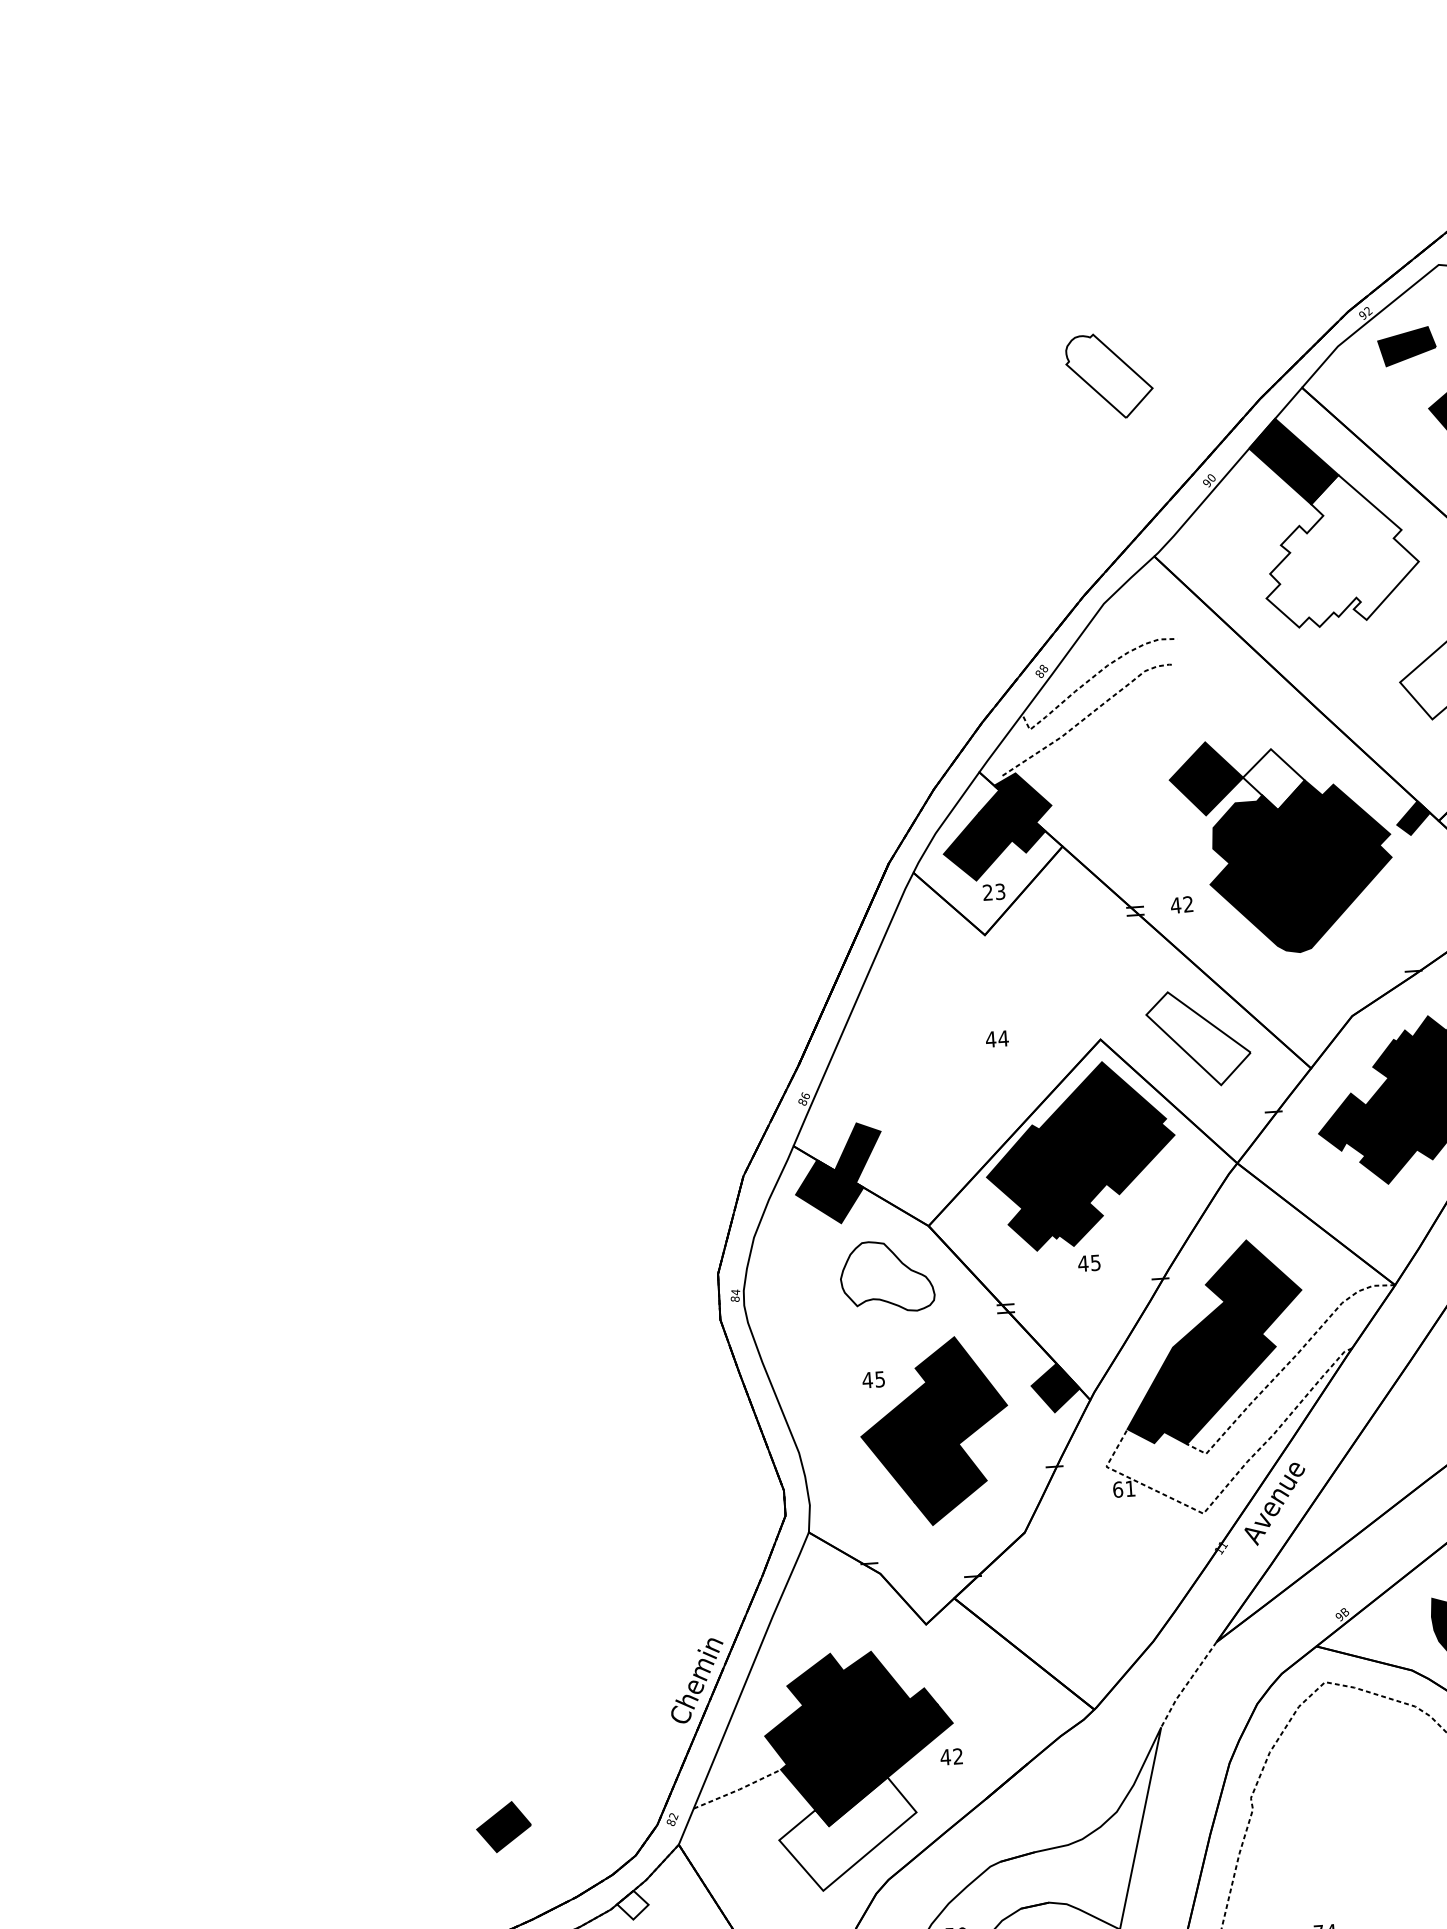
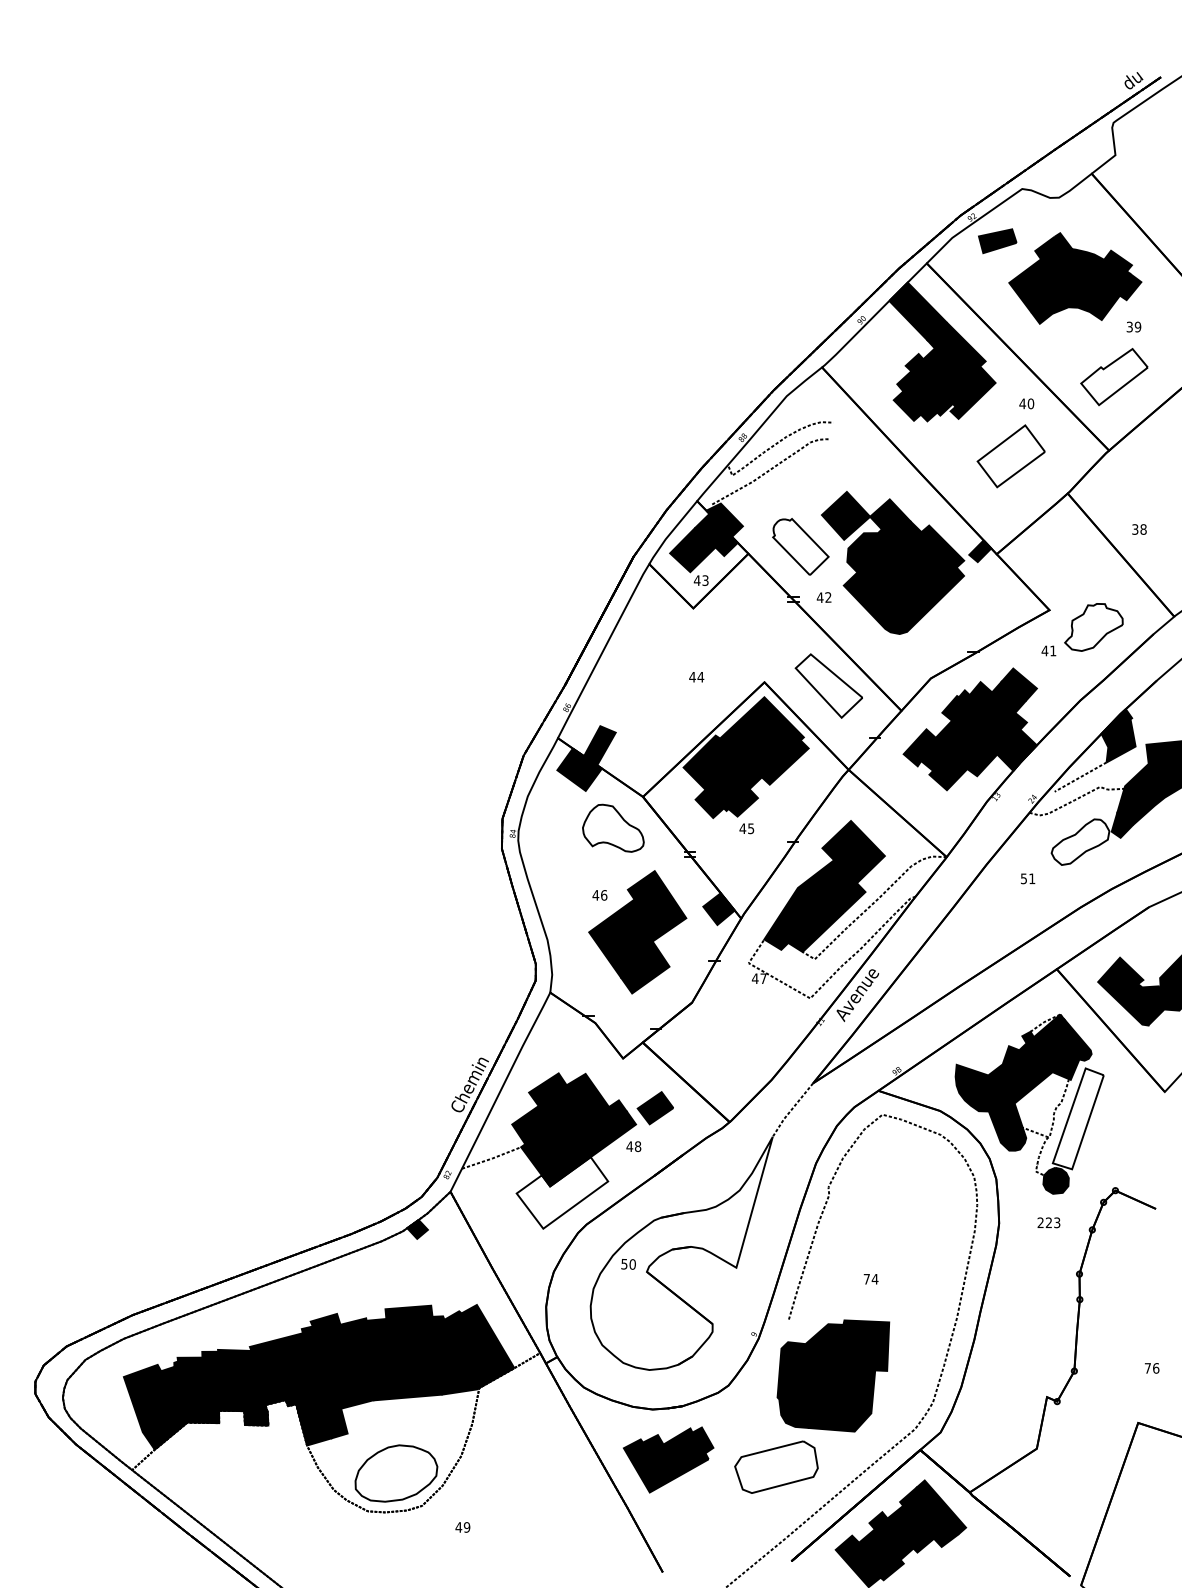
part: (1108, 375) -> (800, 546), moved
fill: (1340, 549) -> (944, 371), added
fill: (1274, 779) -> (890, 519), added
text: (986, 892) -> (696, 580), 23 -> 43
text: (880, 1379) -> (604, 895), 45 -> 46
text: (1122, 1488) -> (758, 978), 61 -> 47
text: (958, 1756) -> (638, 1146), 42 -> 48
part: (502, 1827) -> (654, 1108), moved
fill: (632, 1903) -> (417, 1228), added

